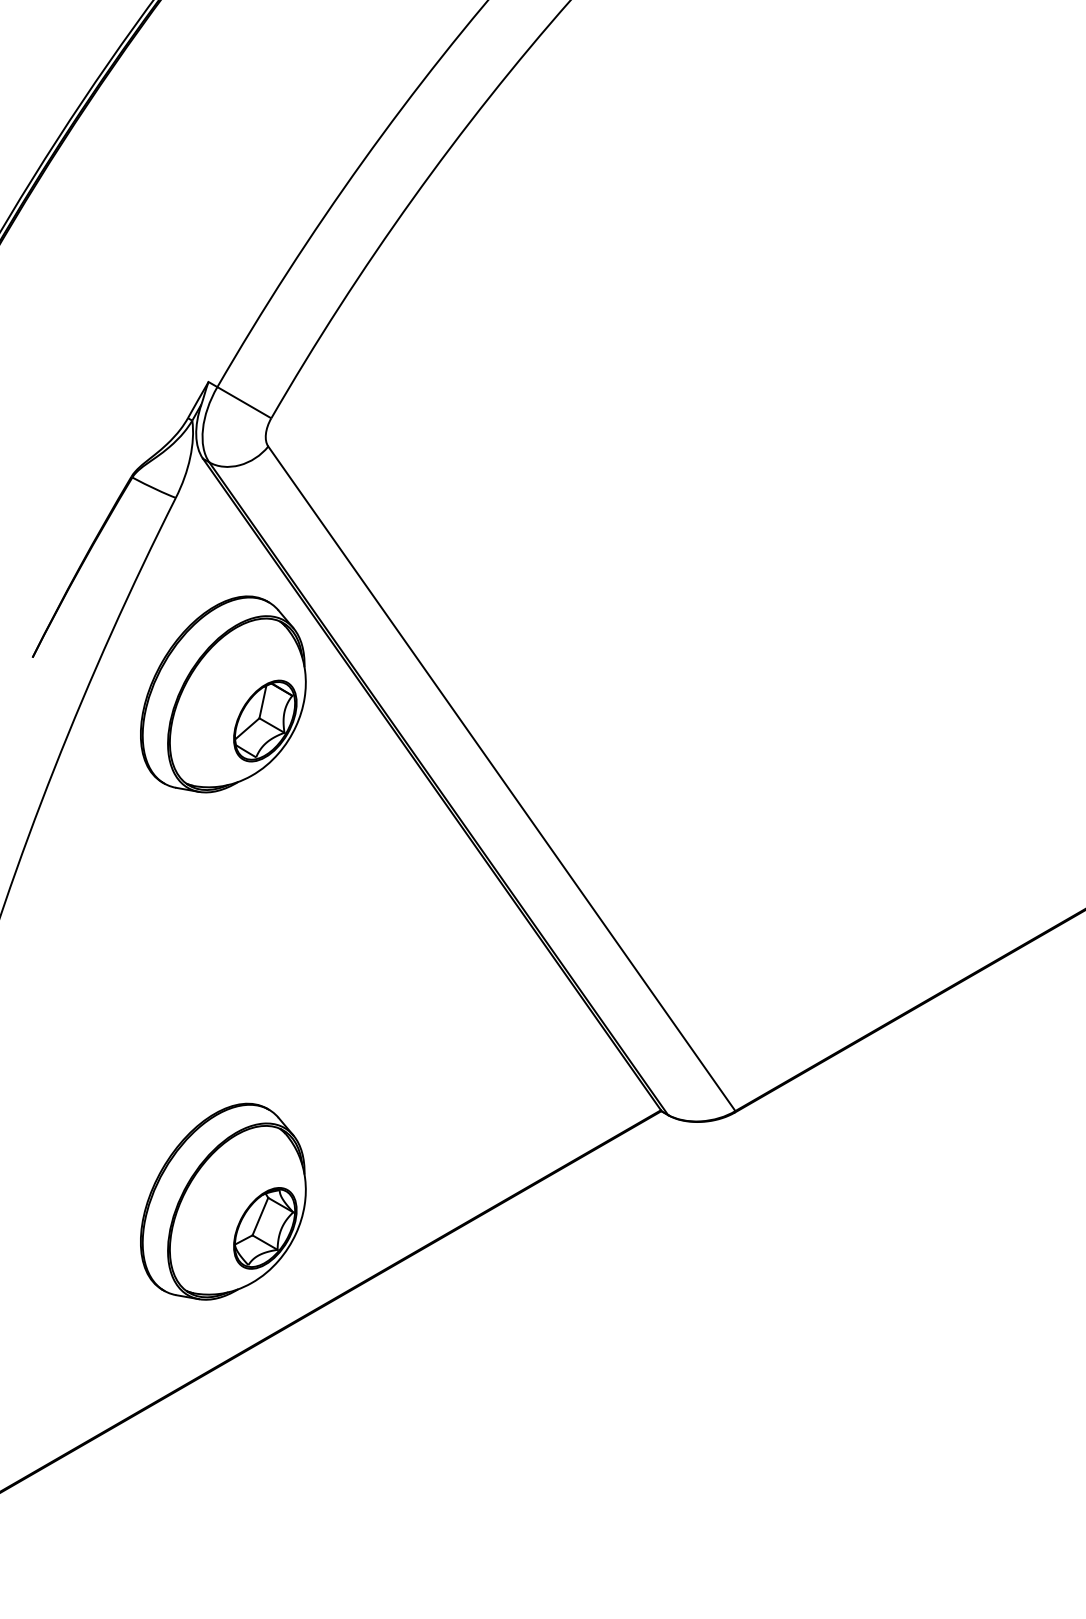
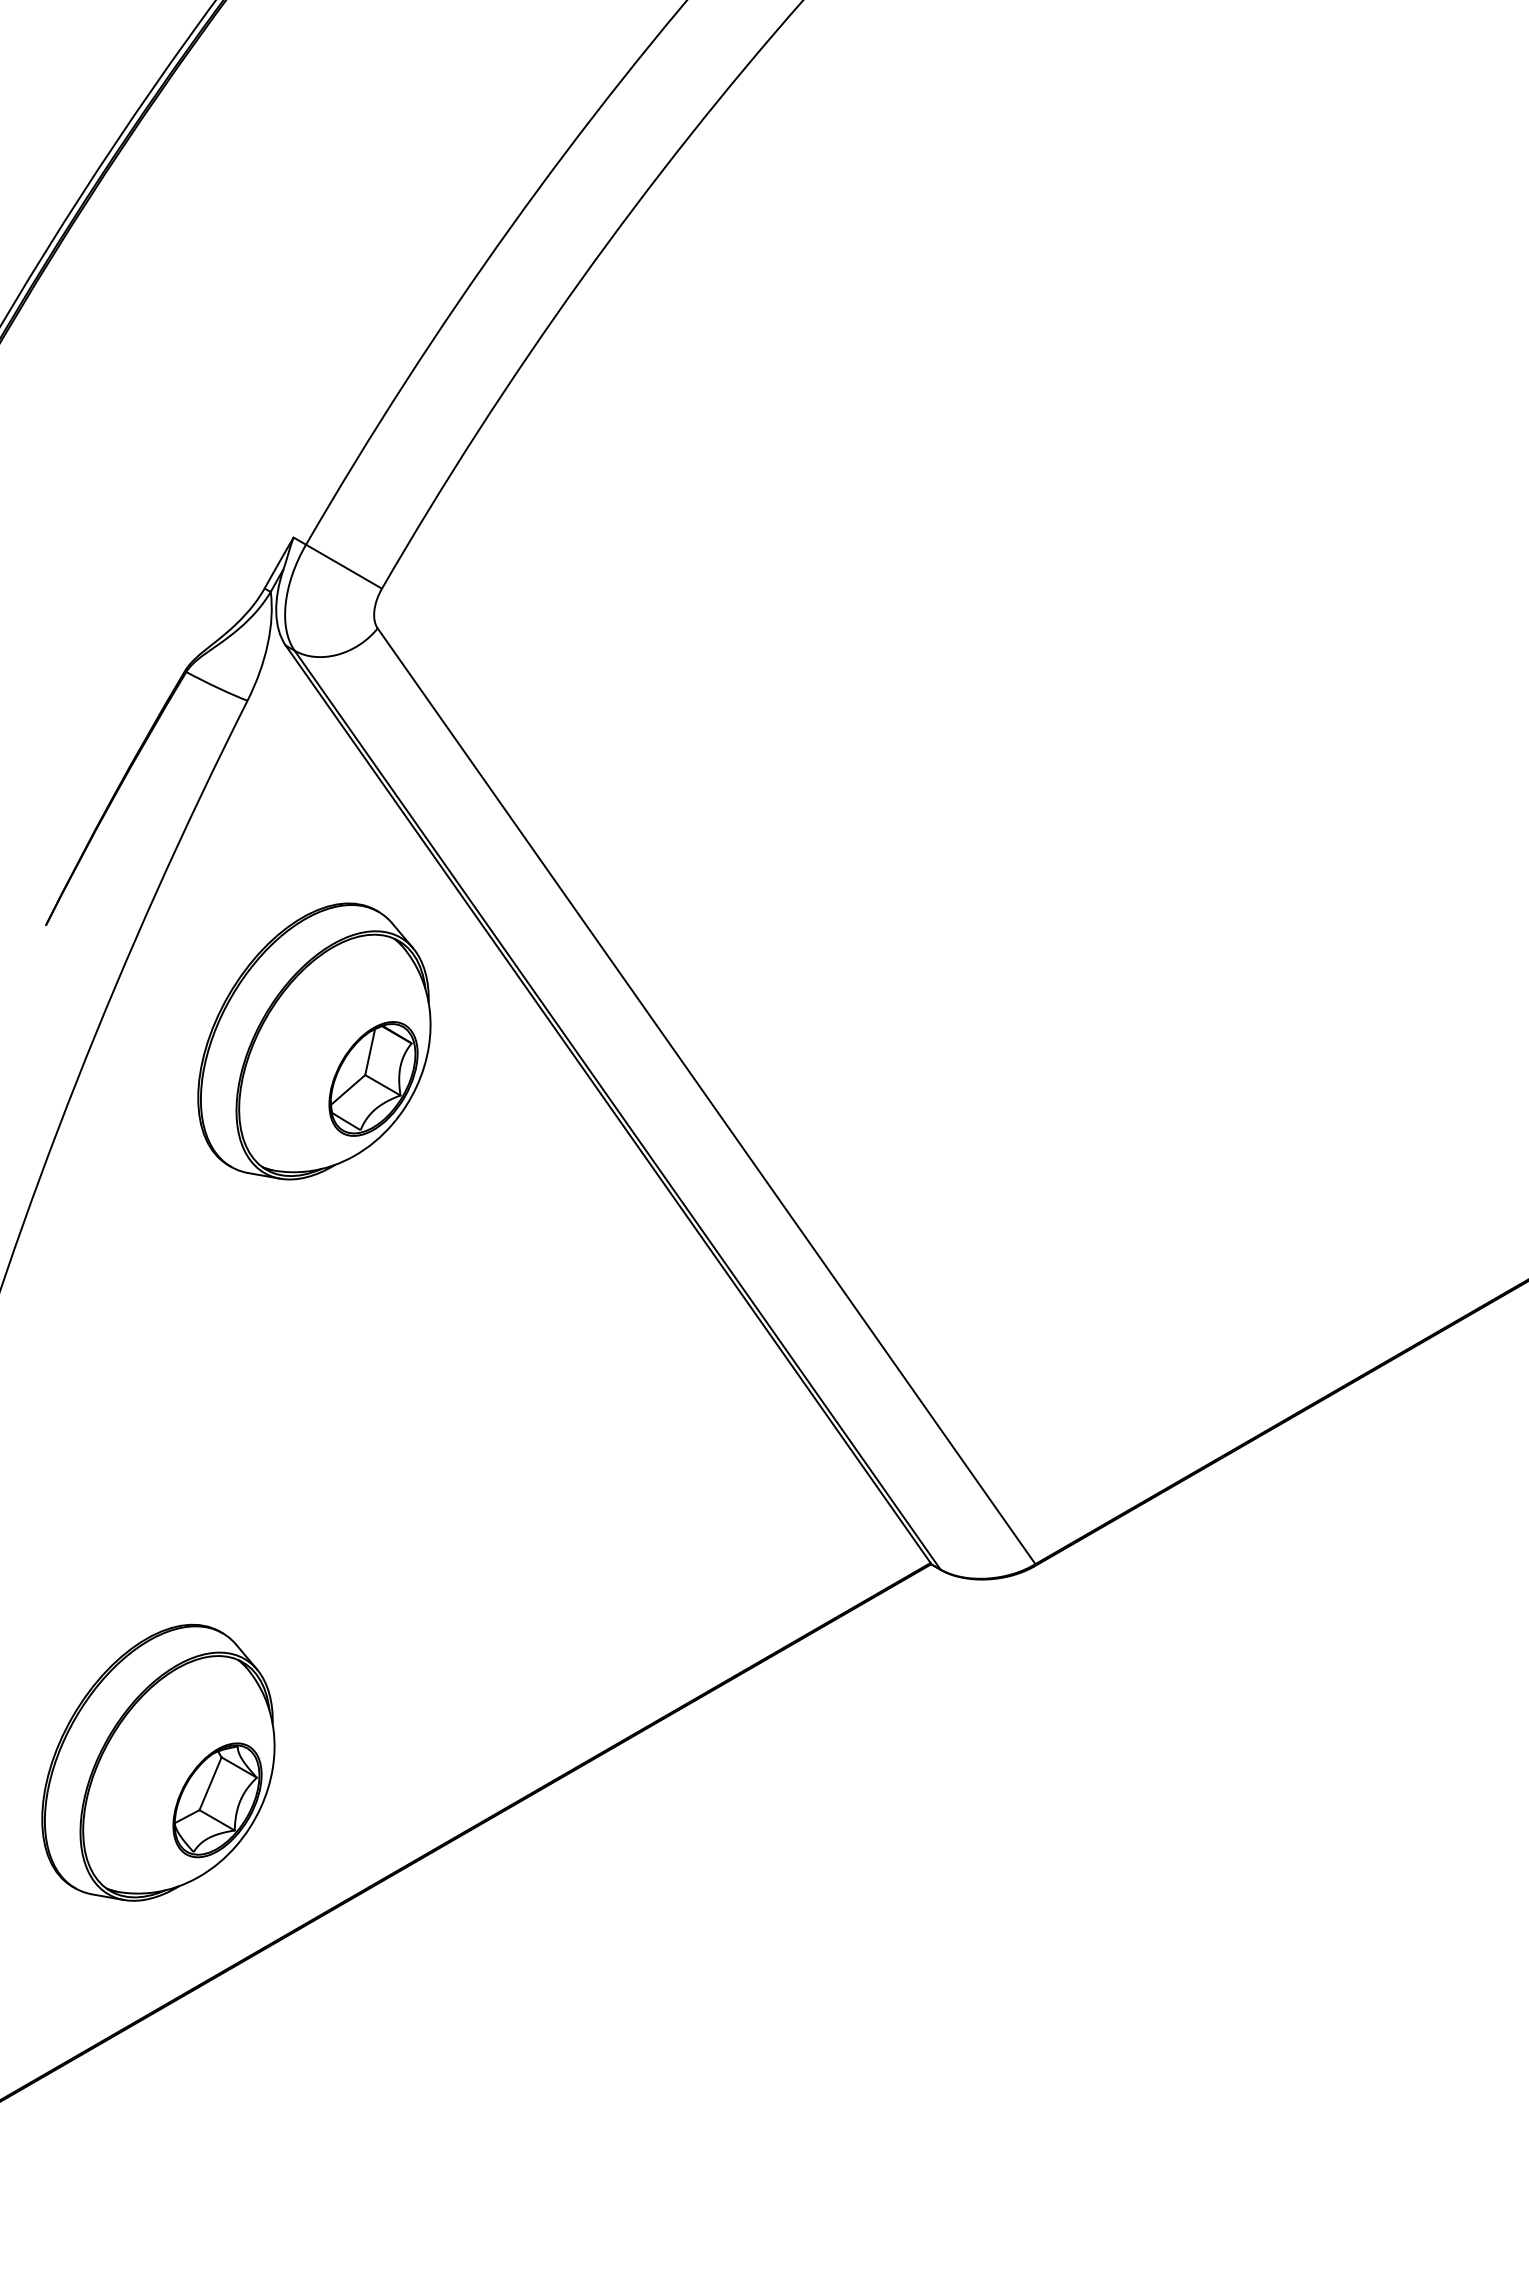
part: (223, 694) -> (314, 1041), moved
part: (223, 1201) -> (158, 1762), moved

